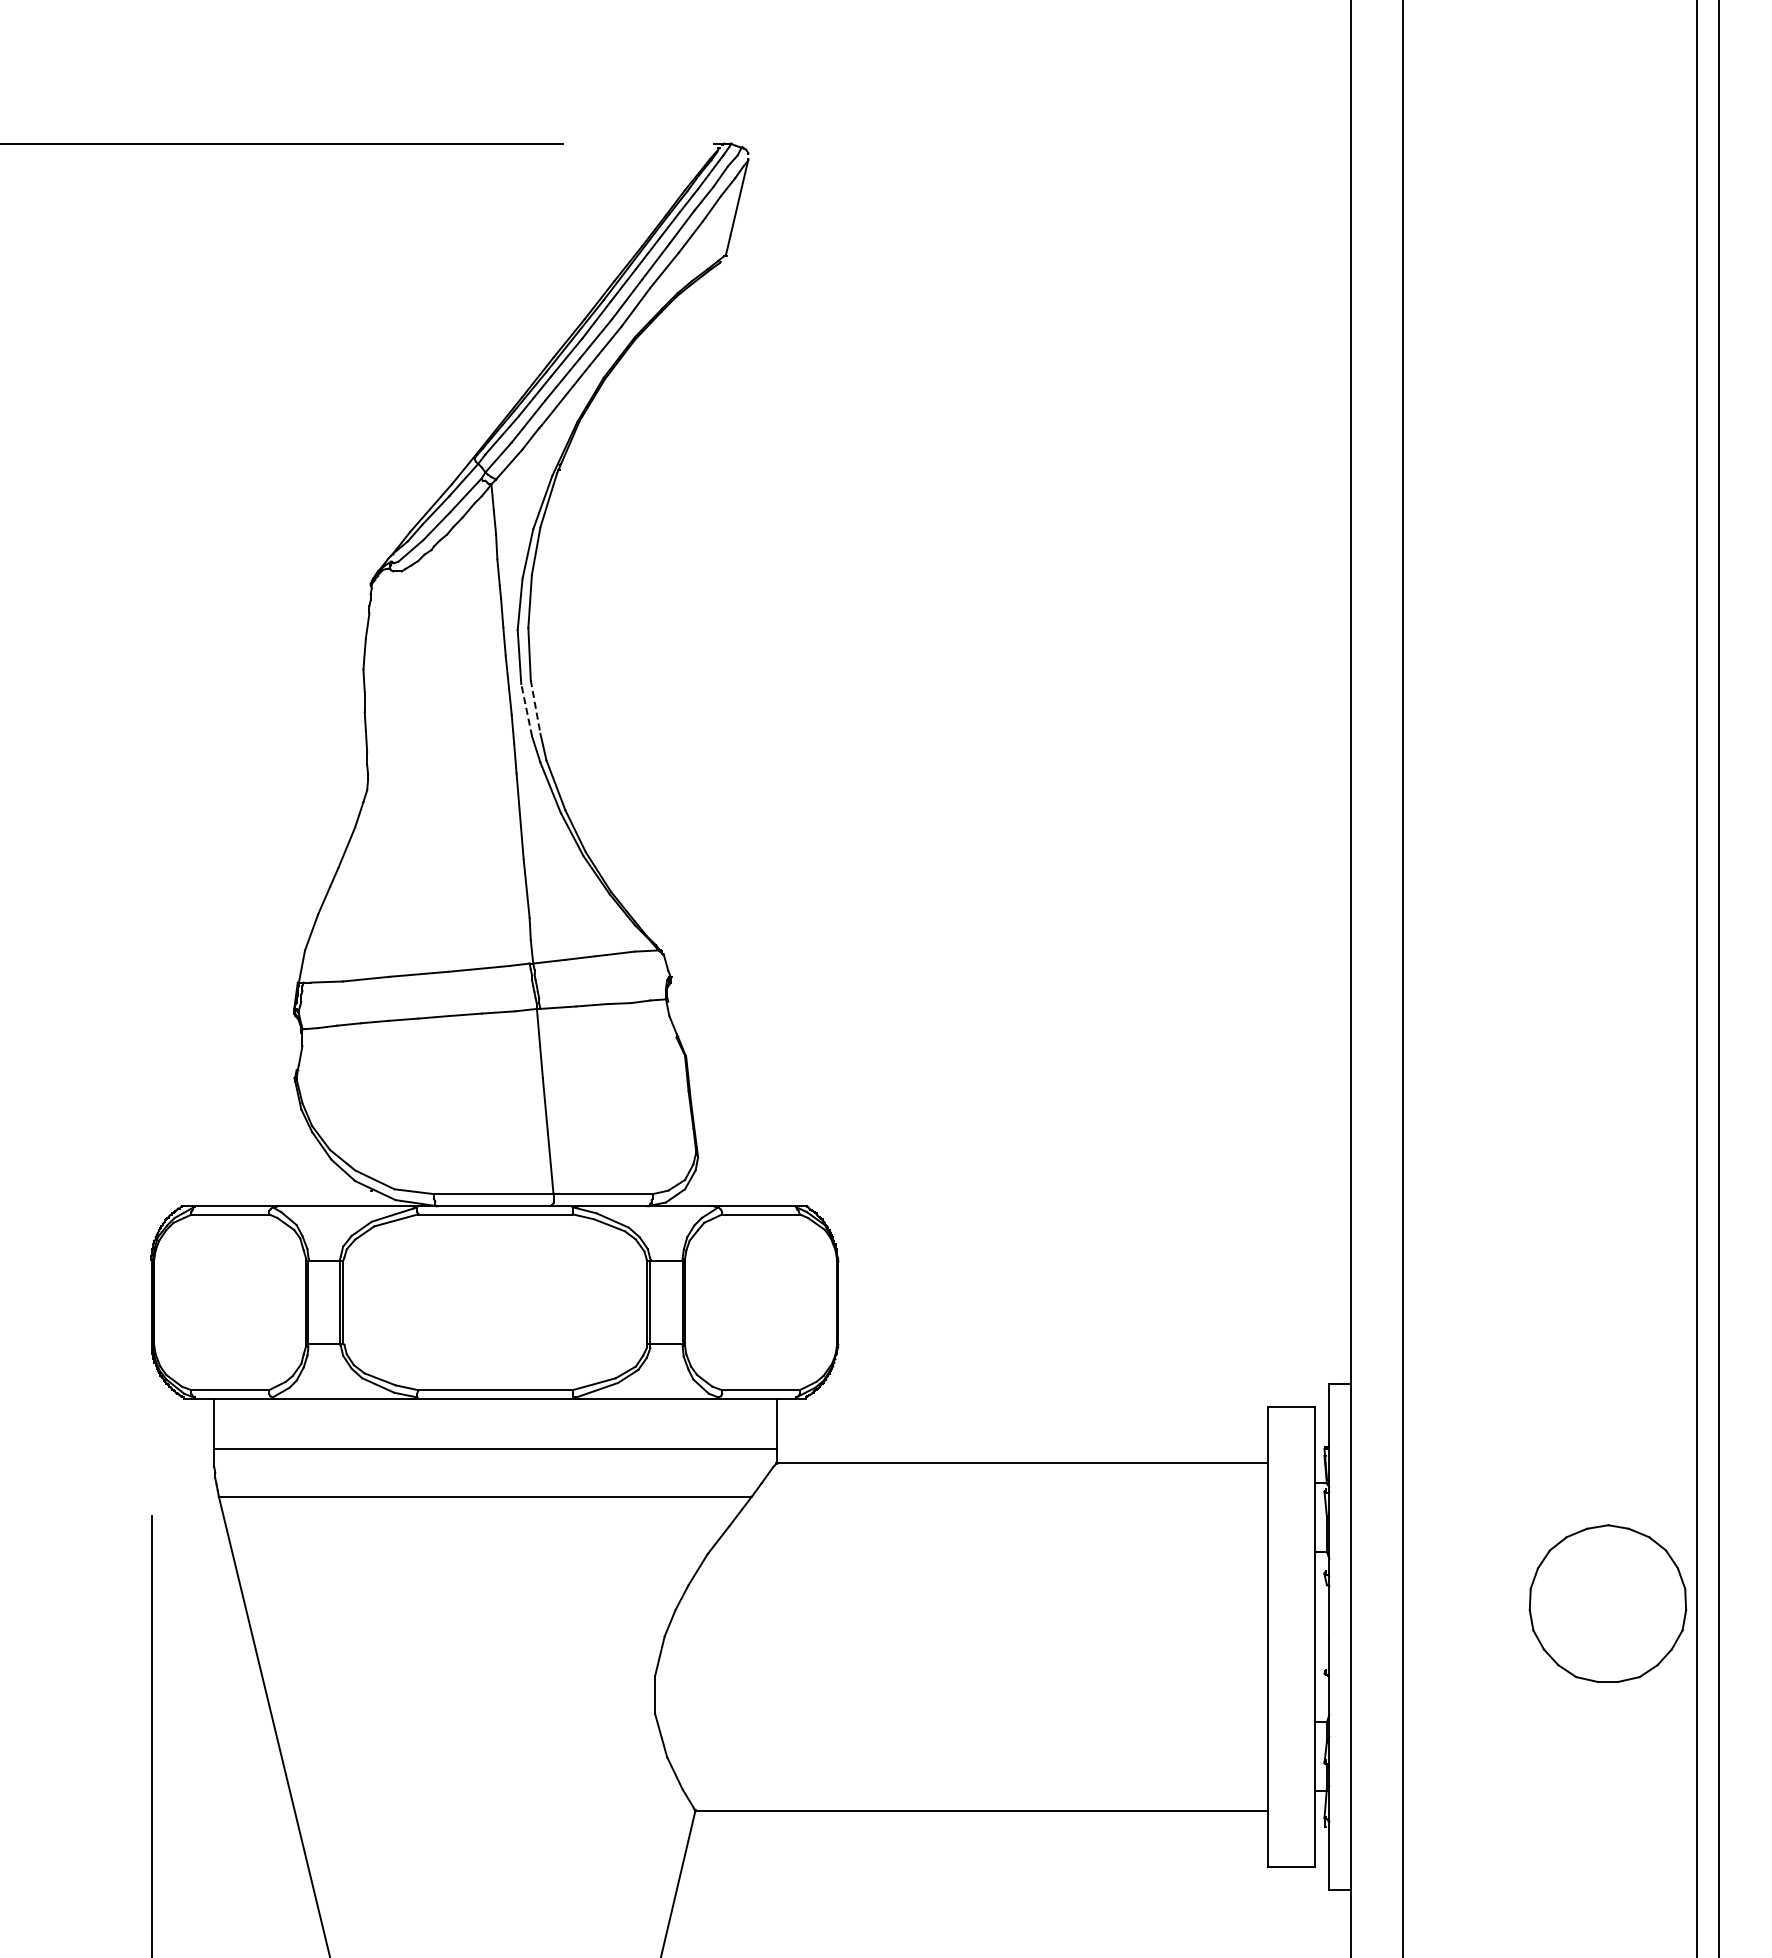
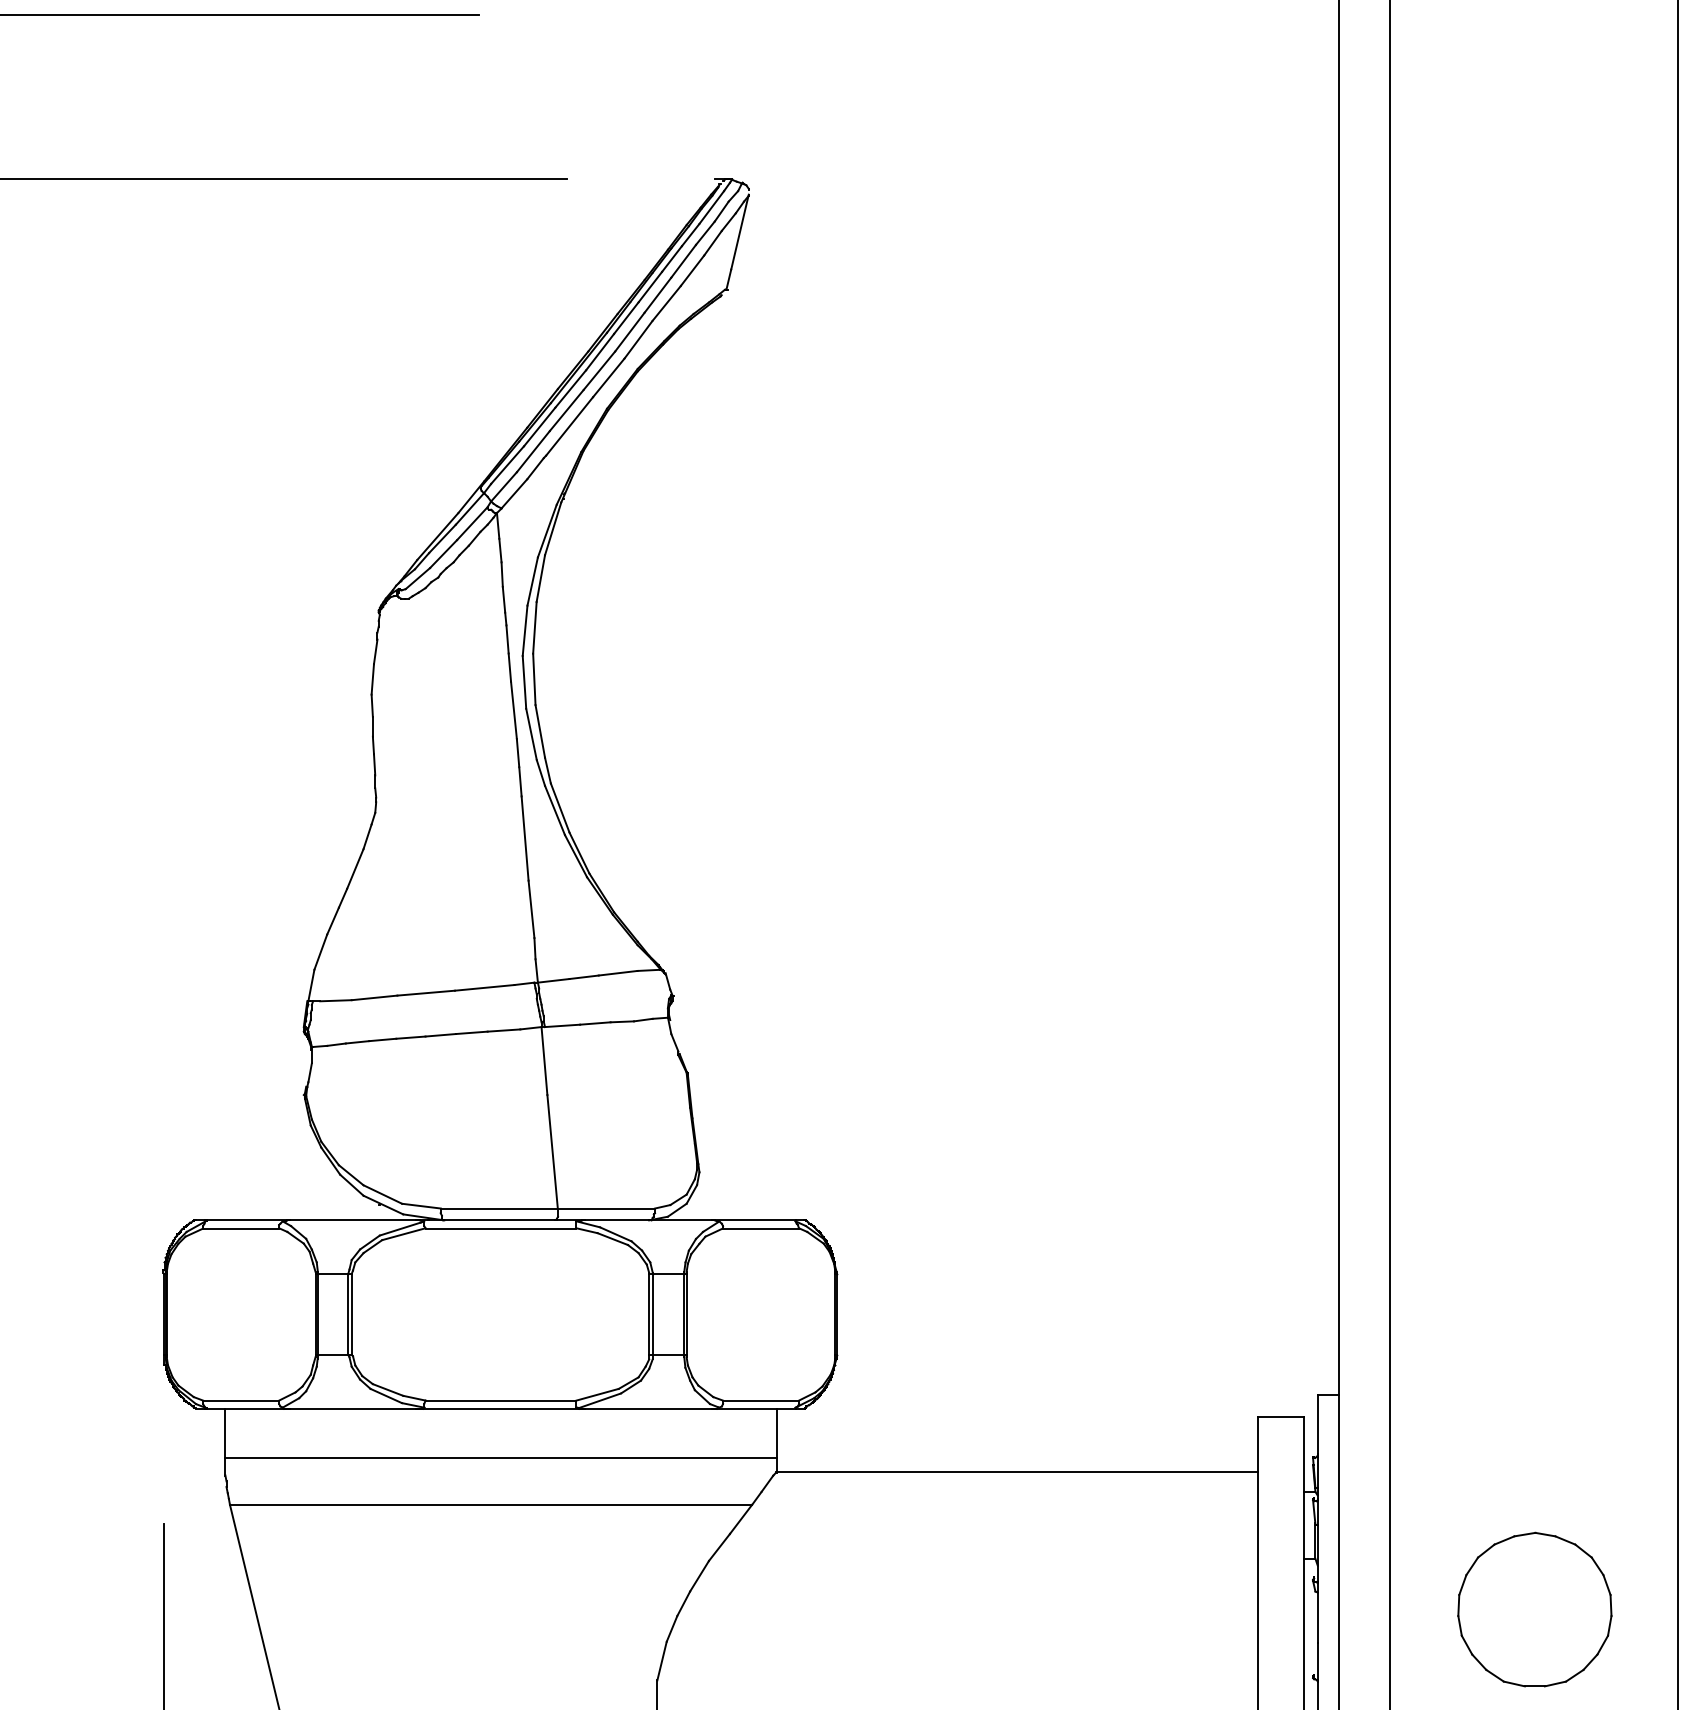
line: (535, 707) -> (540, 731), dashed -> solid
line: (526, 710) -> (531, 734), dashed -> solid
part: (1607, 1603) -> (1534, 1609), moved

